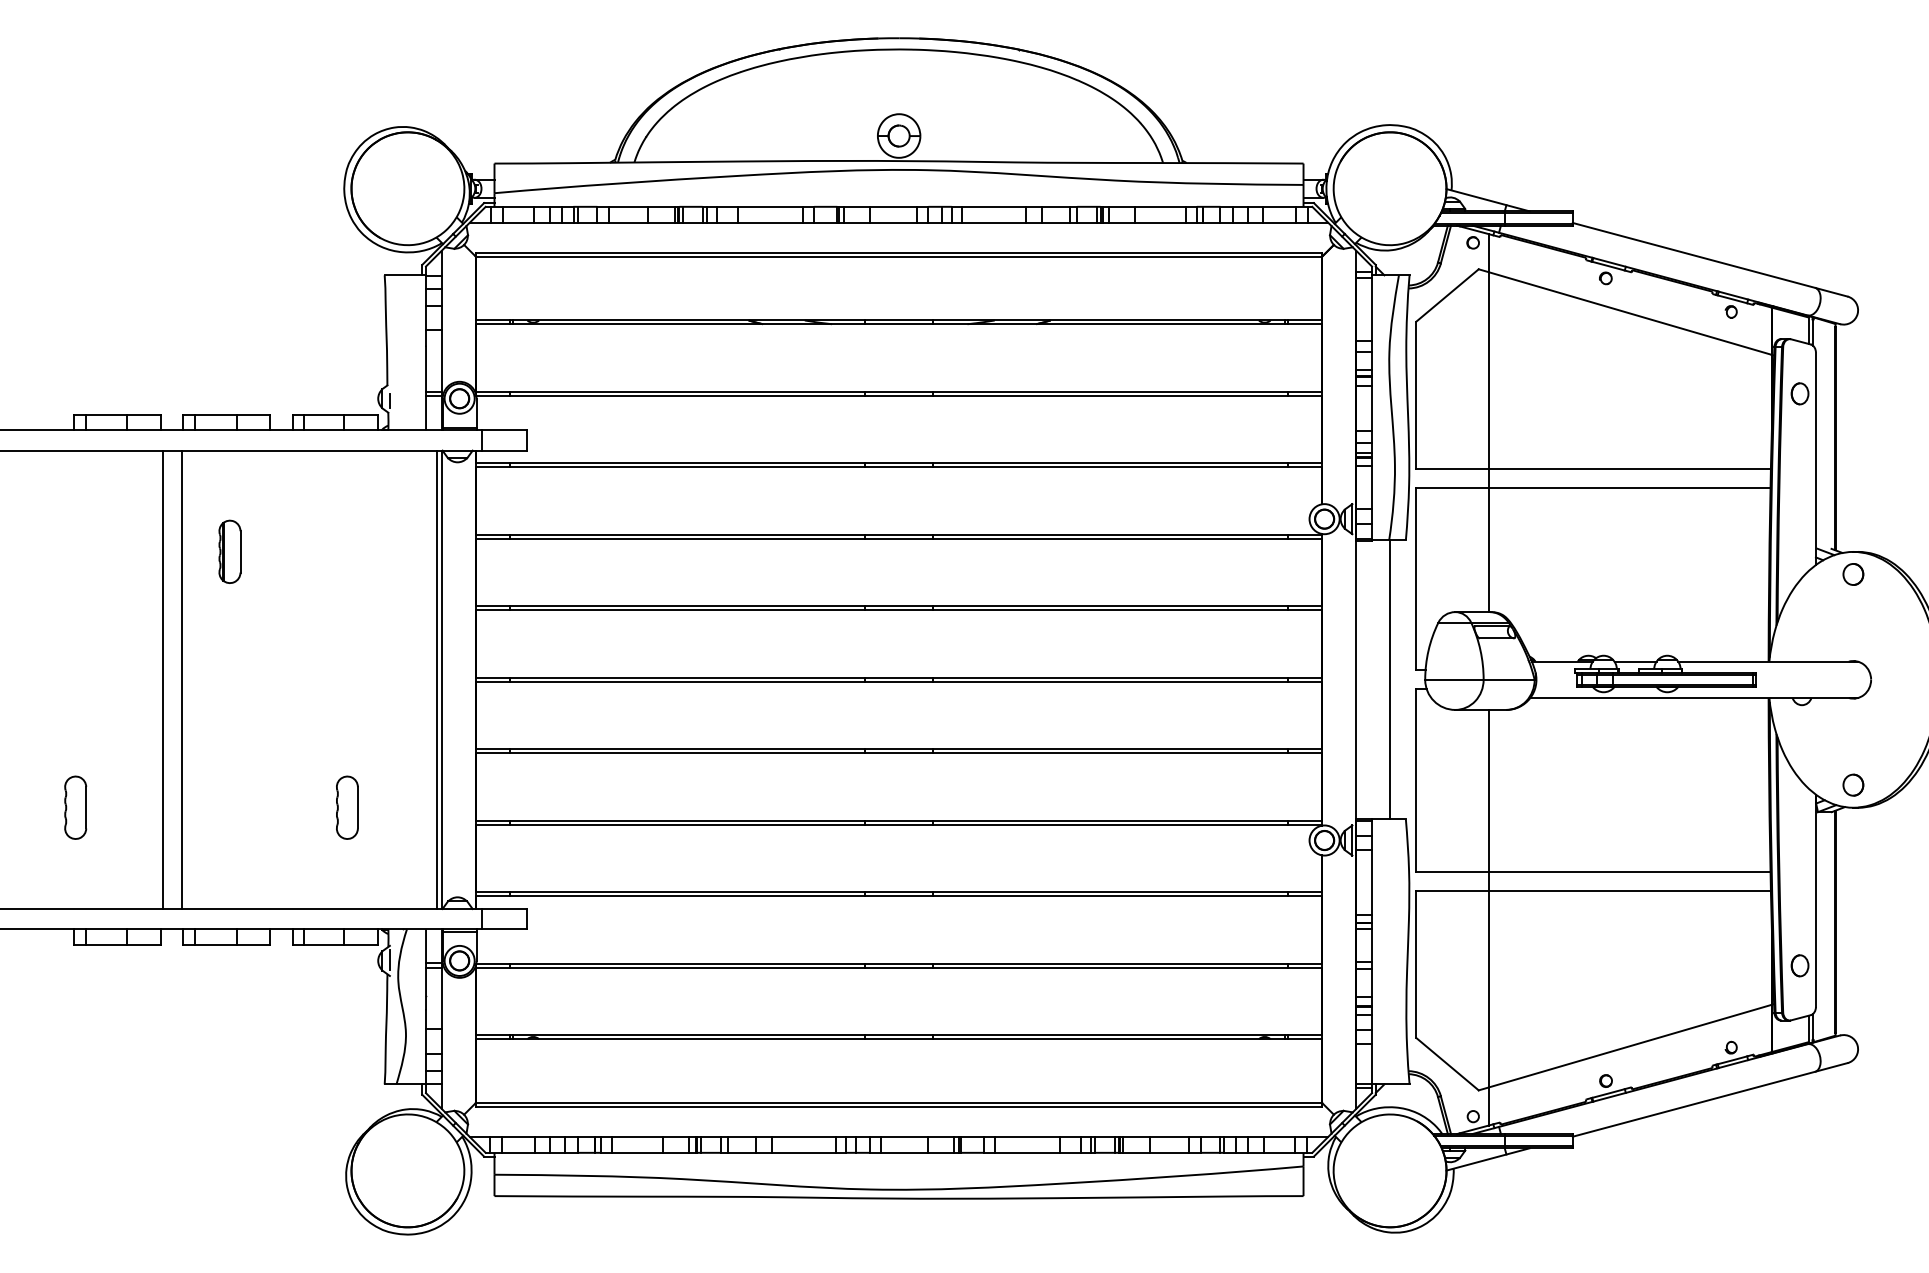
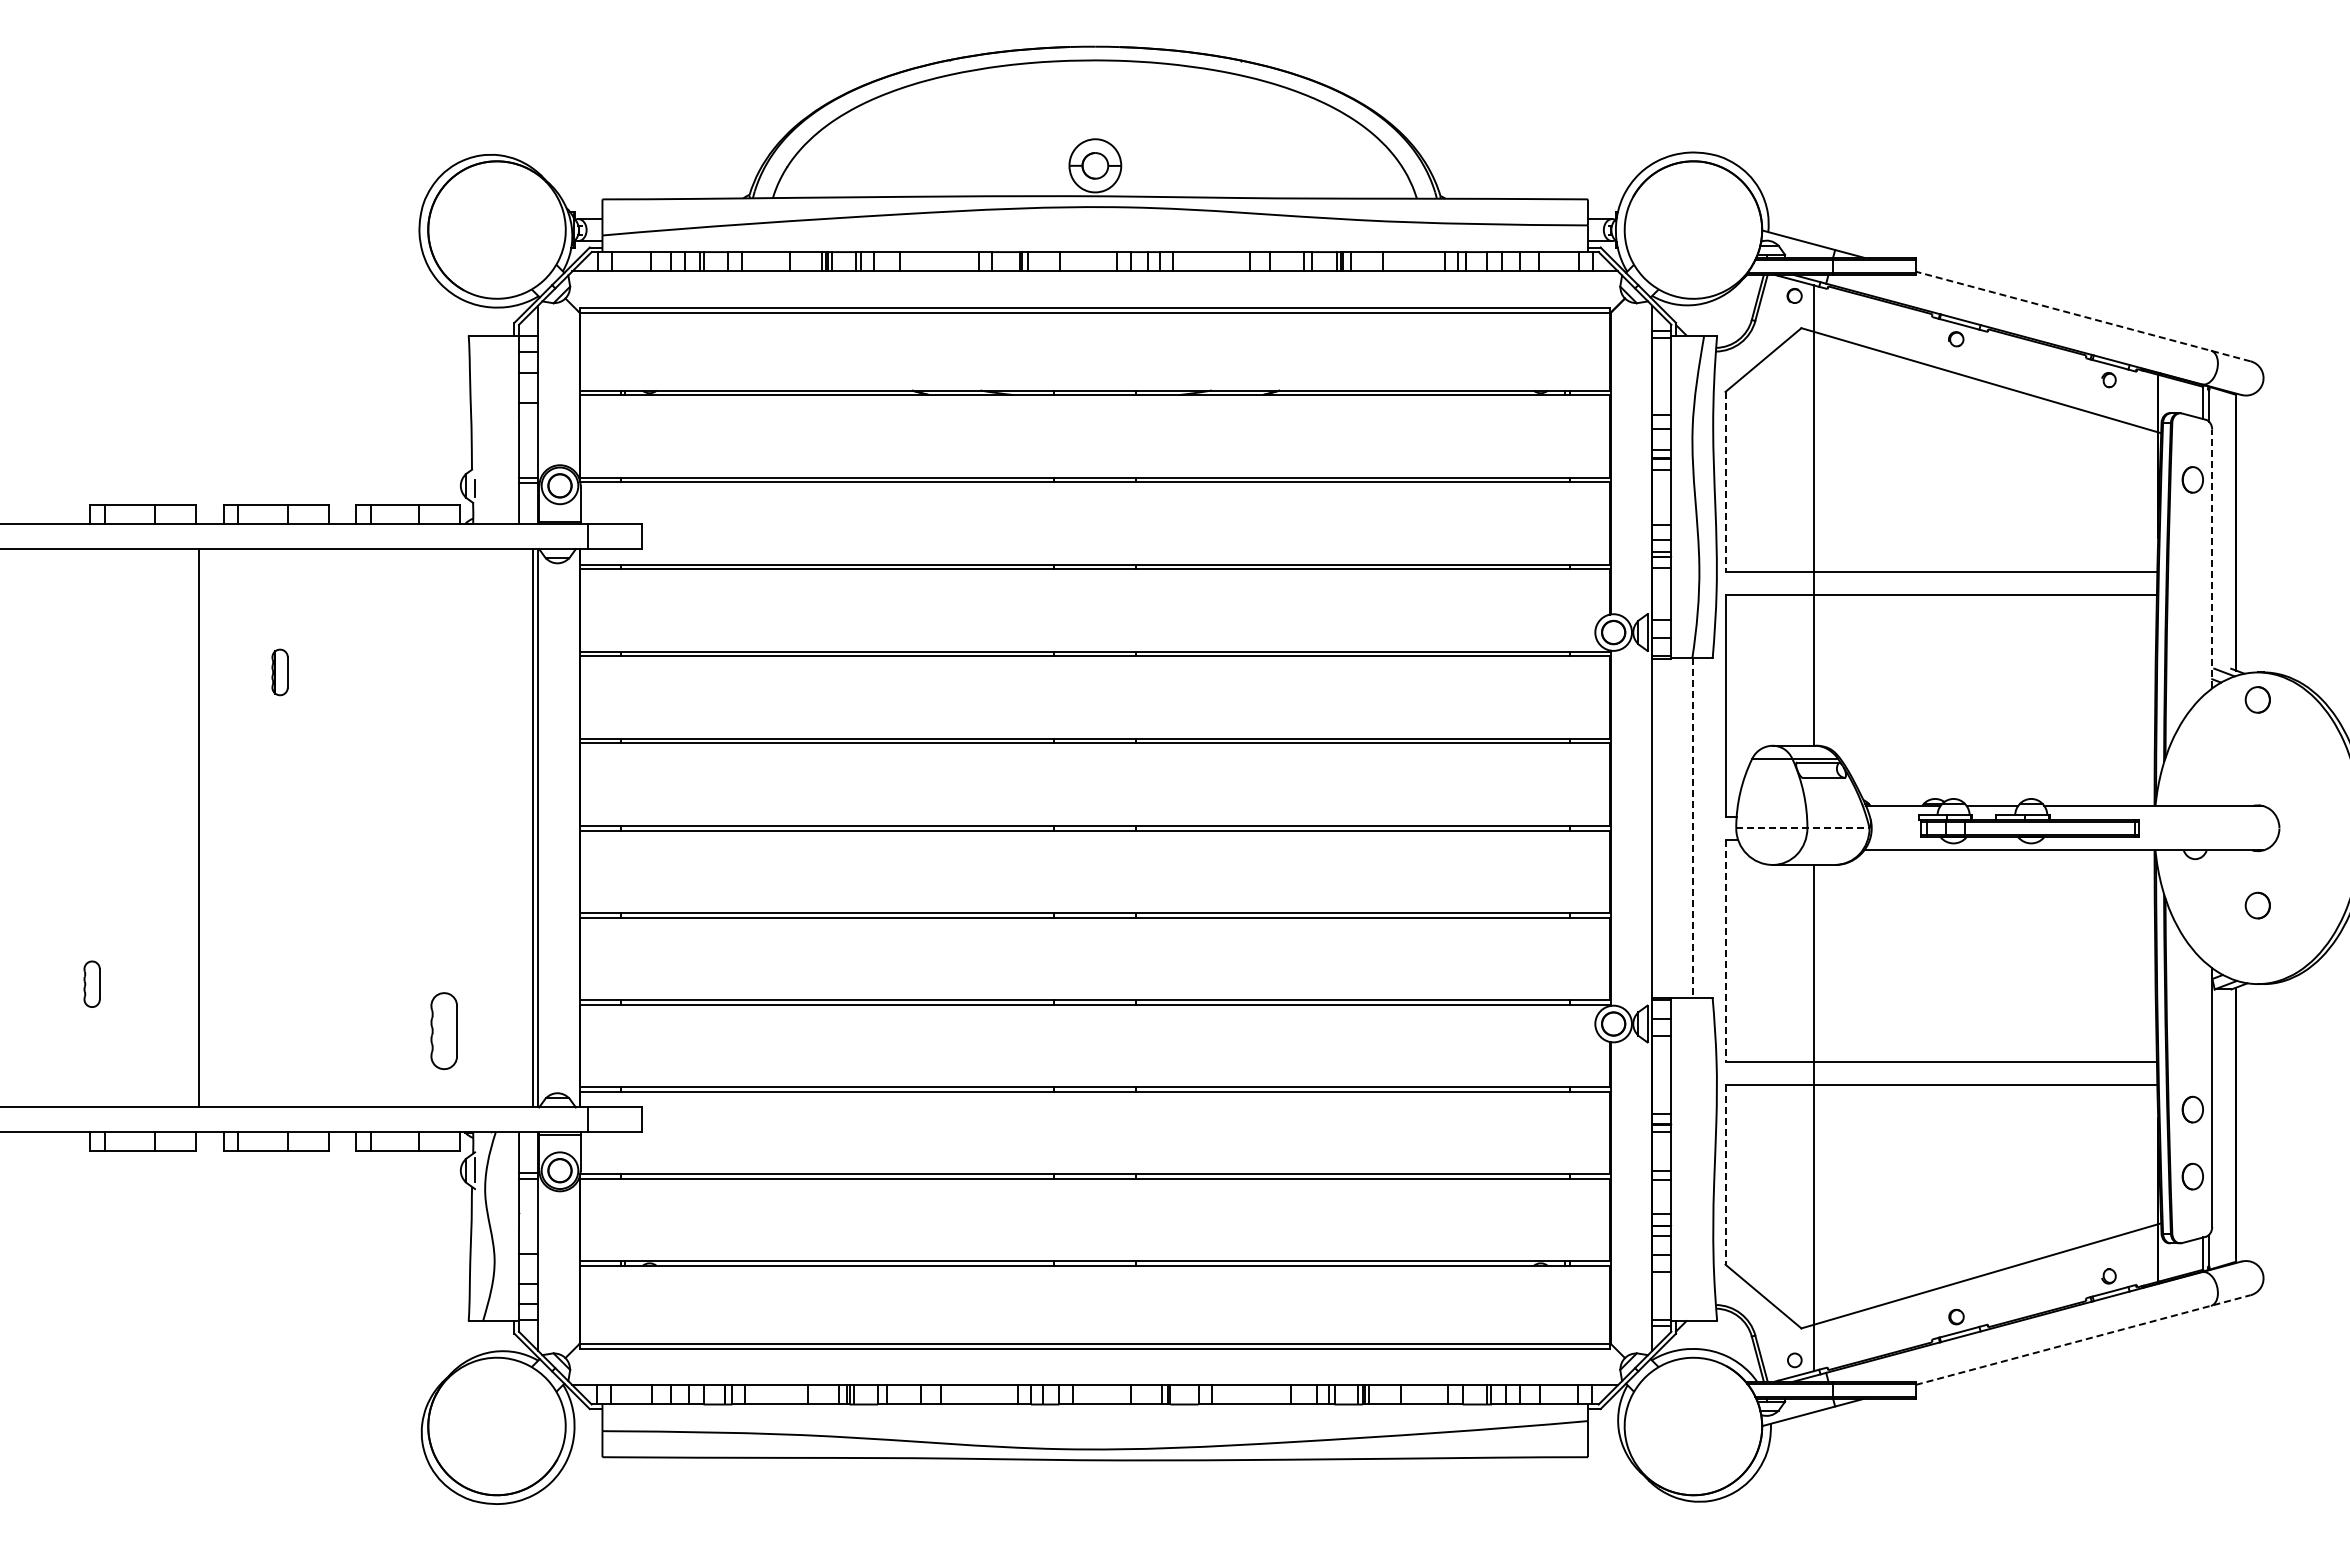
line: (1709, 259) -> (2082, 316), solid -> dashed
line: (1416, 395) -> (1725, 481), solid -> dashed
line: (1816, 458) -> (2212, 558), solid -> dashed
part: (229, 551) -> (279, 672), size x0.6
line: (182, 680) -> (222, 828), removed
line: (1390, 680) -> (1693, 828), solid -> dashed
line: (1479, 680) -> (1802, 828), solid -> dashed
line: (1416, 780) -> (1725, 951), solid -> dashed
part: (1853, 785) -> (2257, 905), moved
part: (75, 808) -> (91, 984), size x0.6
part: (346, 808) -> (443, 1031), moved
part: (1799, 910) -> (2192, 1109), added
line: (1416, 964) -> (1725, 1174), solid -> dashed
line: (1710, 1099) -> (2083, 1339), solid -> dashed

